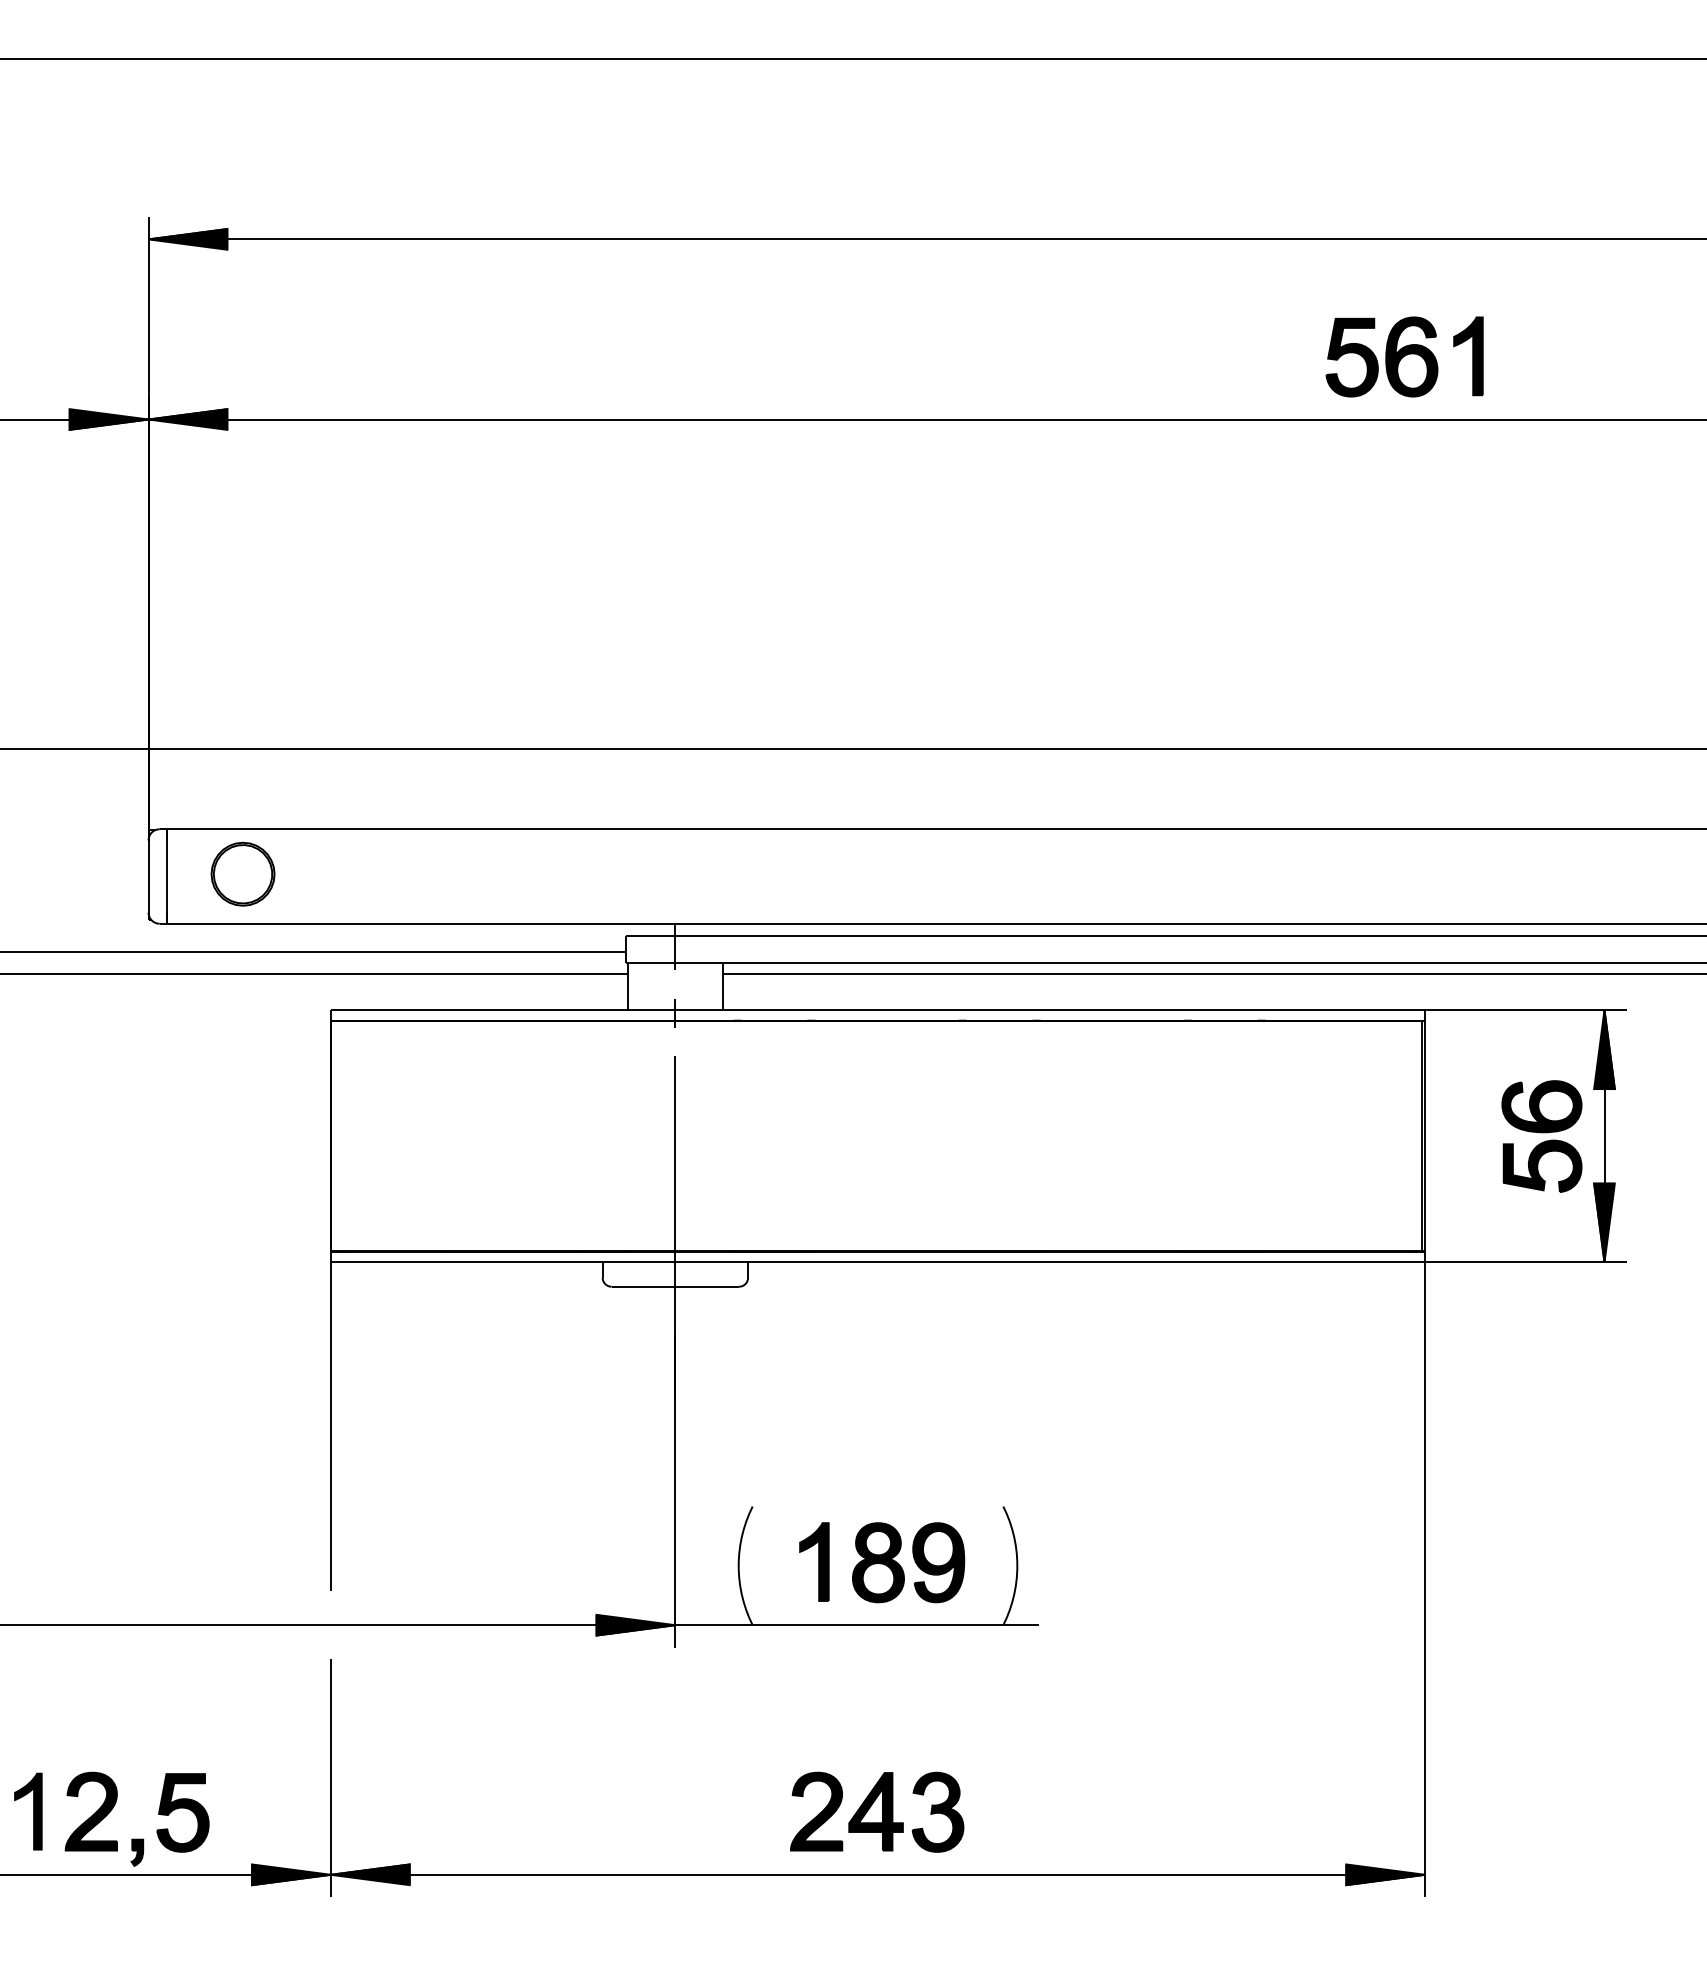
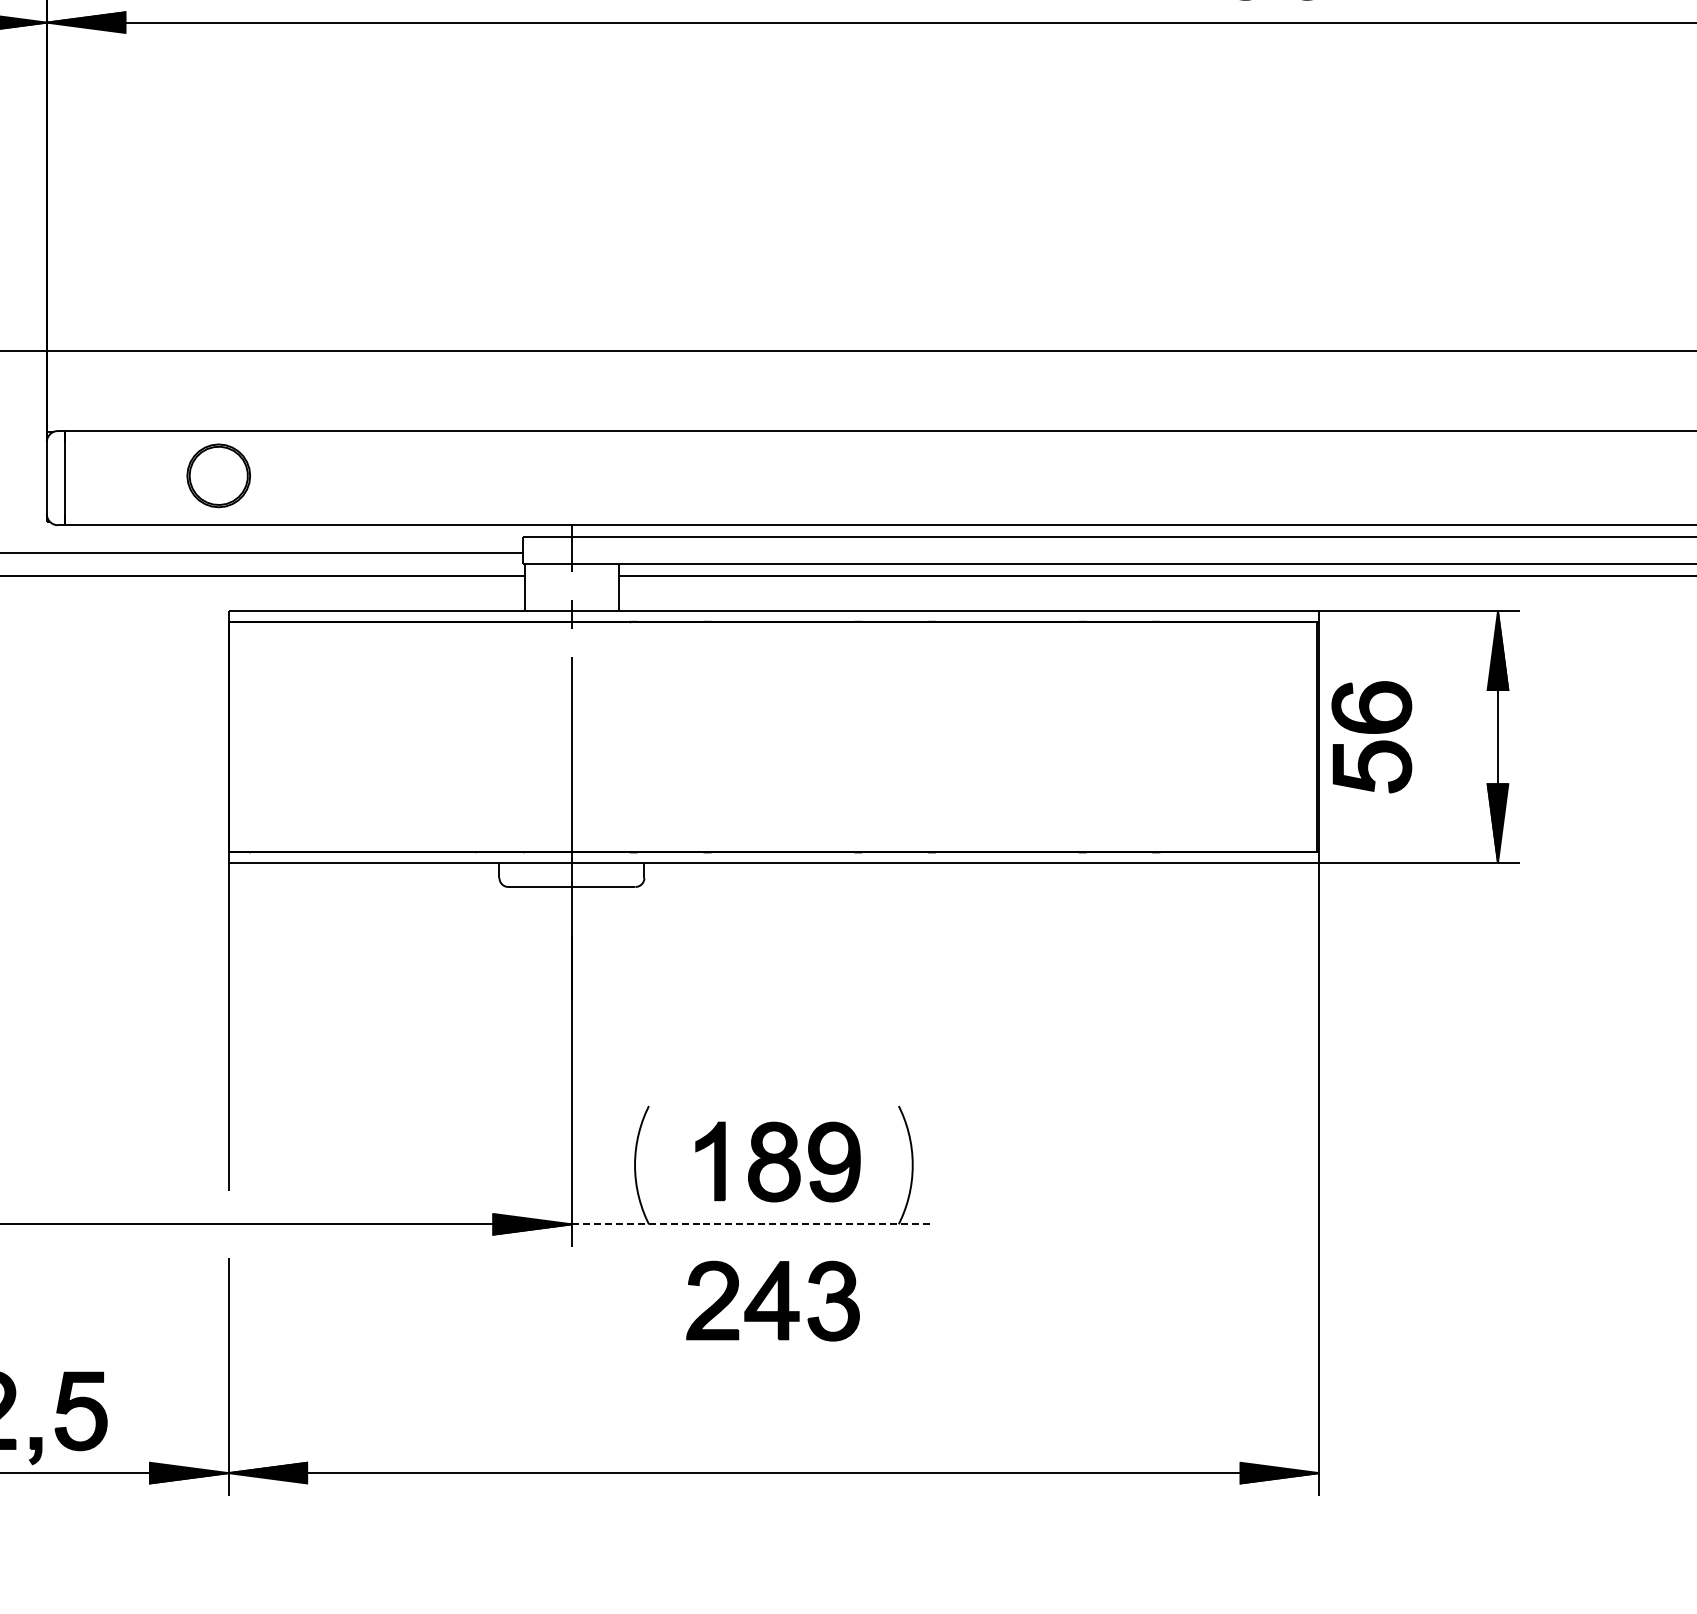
part: (242, 873) -> (218, 475), moved
part: (1541, 1136) -> (1371, 737), moved
line: (857, 1625) -> (753, 1224), solid -> dashed
part: (877, 1811) -> (773, 1300), moved

